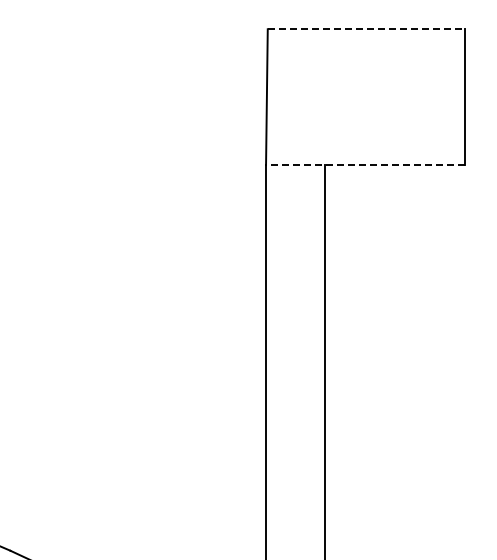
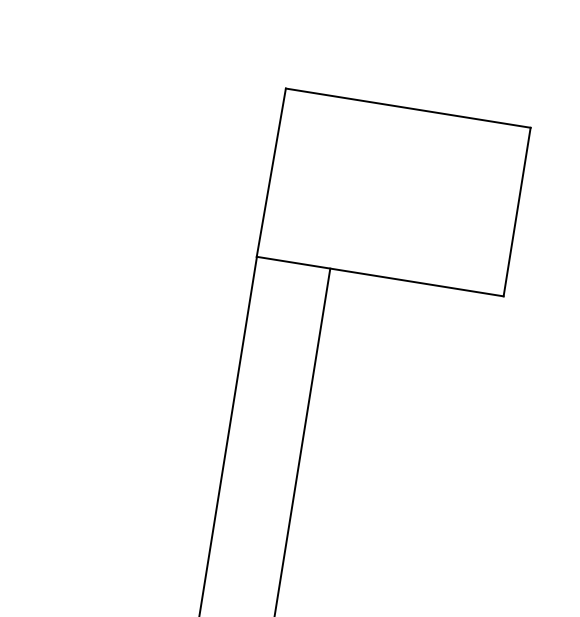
line: (366, 29) -> (408, 108), dashed -> solid
line: (364, 165) -> (378, 276), dashed -> solid

